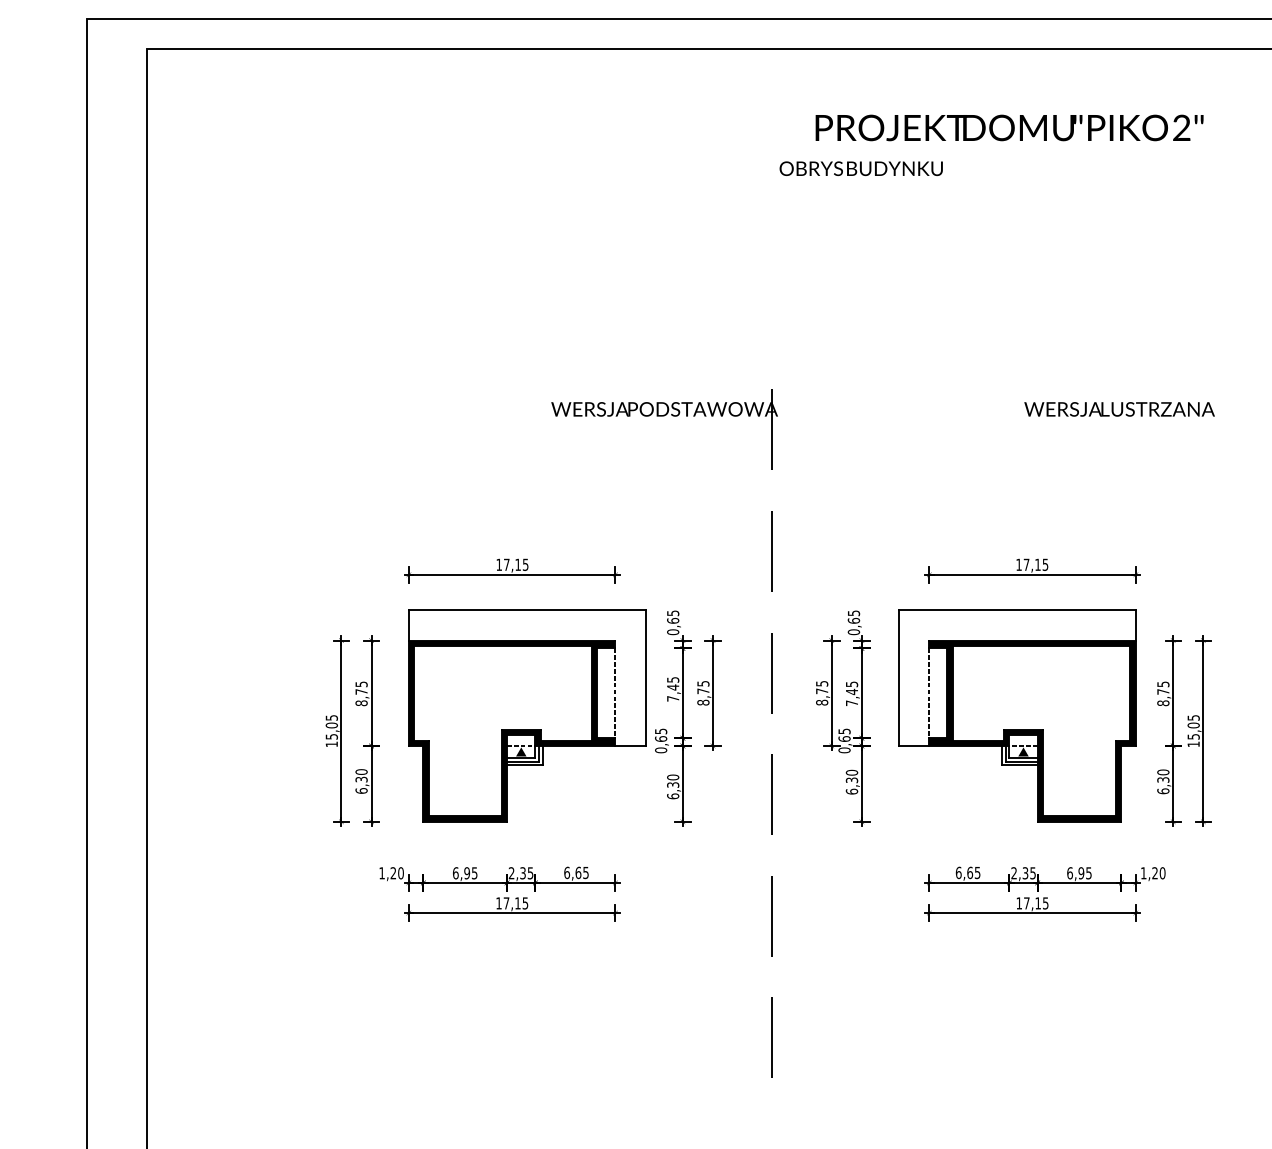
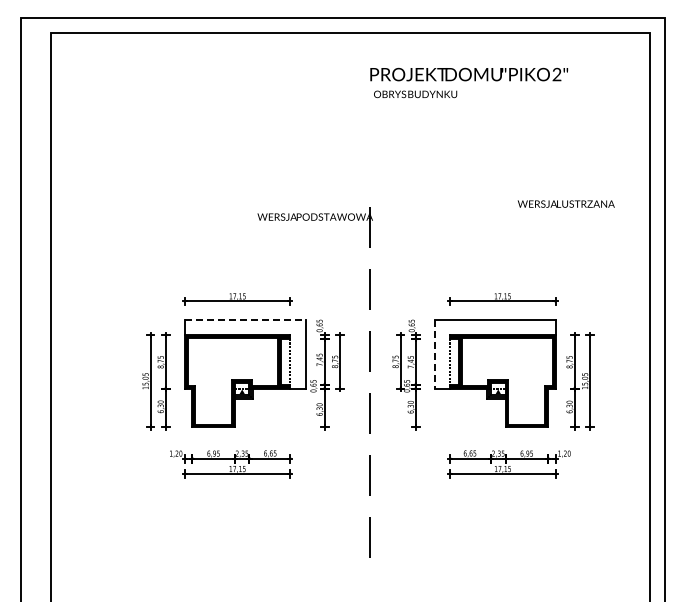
text: (1010, 127) -> (469, 74), moved
text: (1118, 408) -> (565, 203), moved
line: (527, 610) -> (245, 319), solid -> dashed
line: (898, 678) -> (434, 354), solid -> dashed

